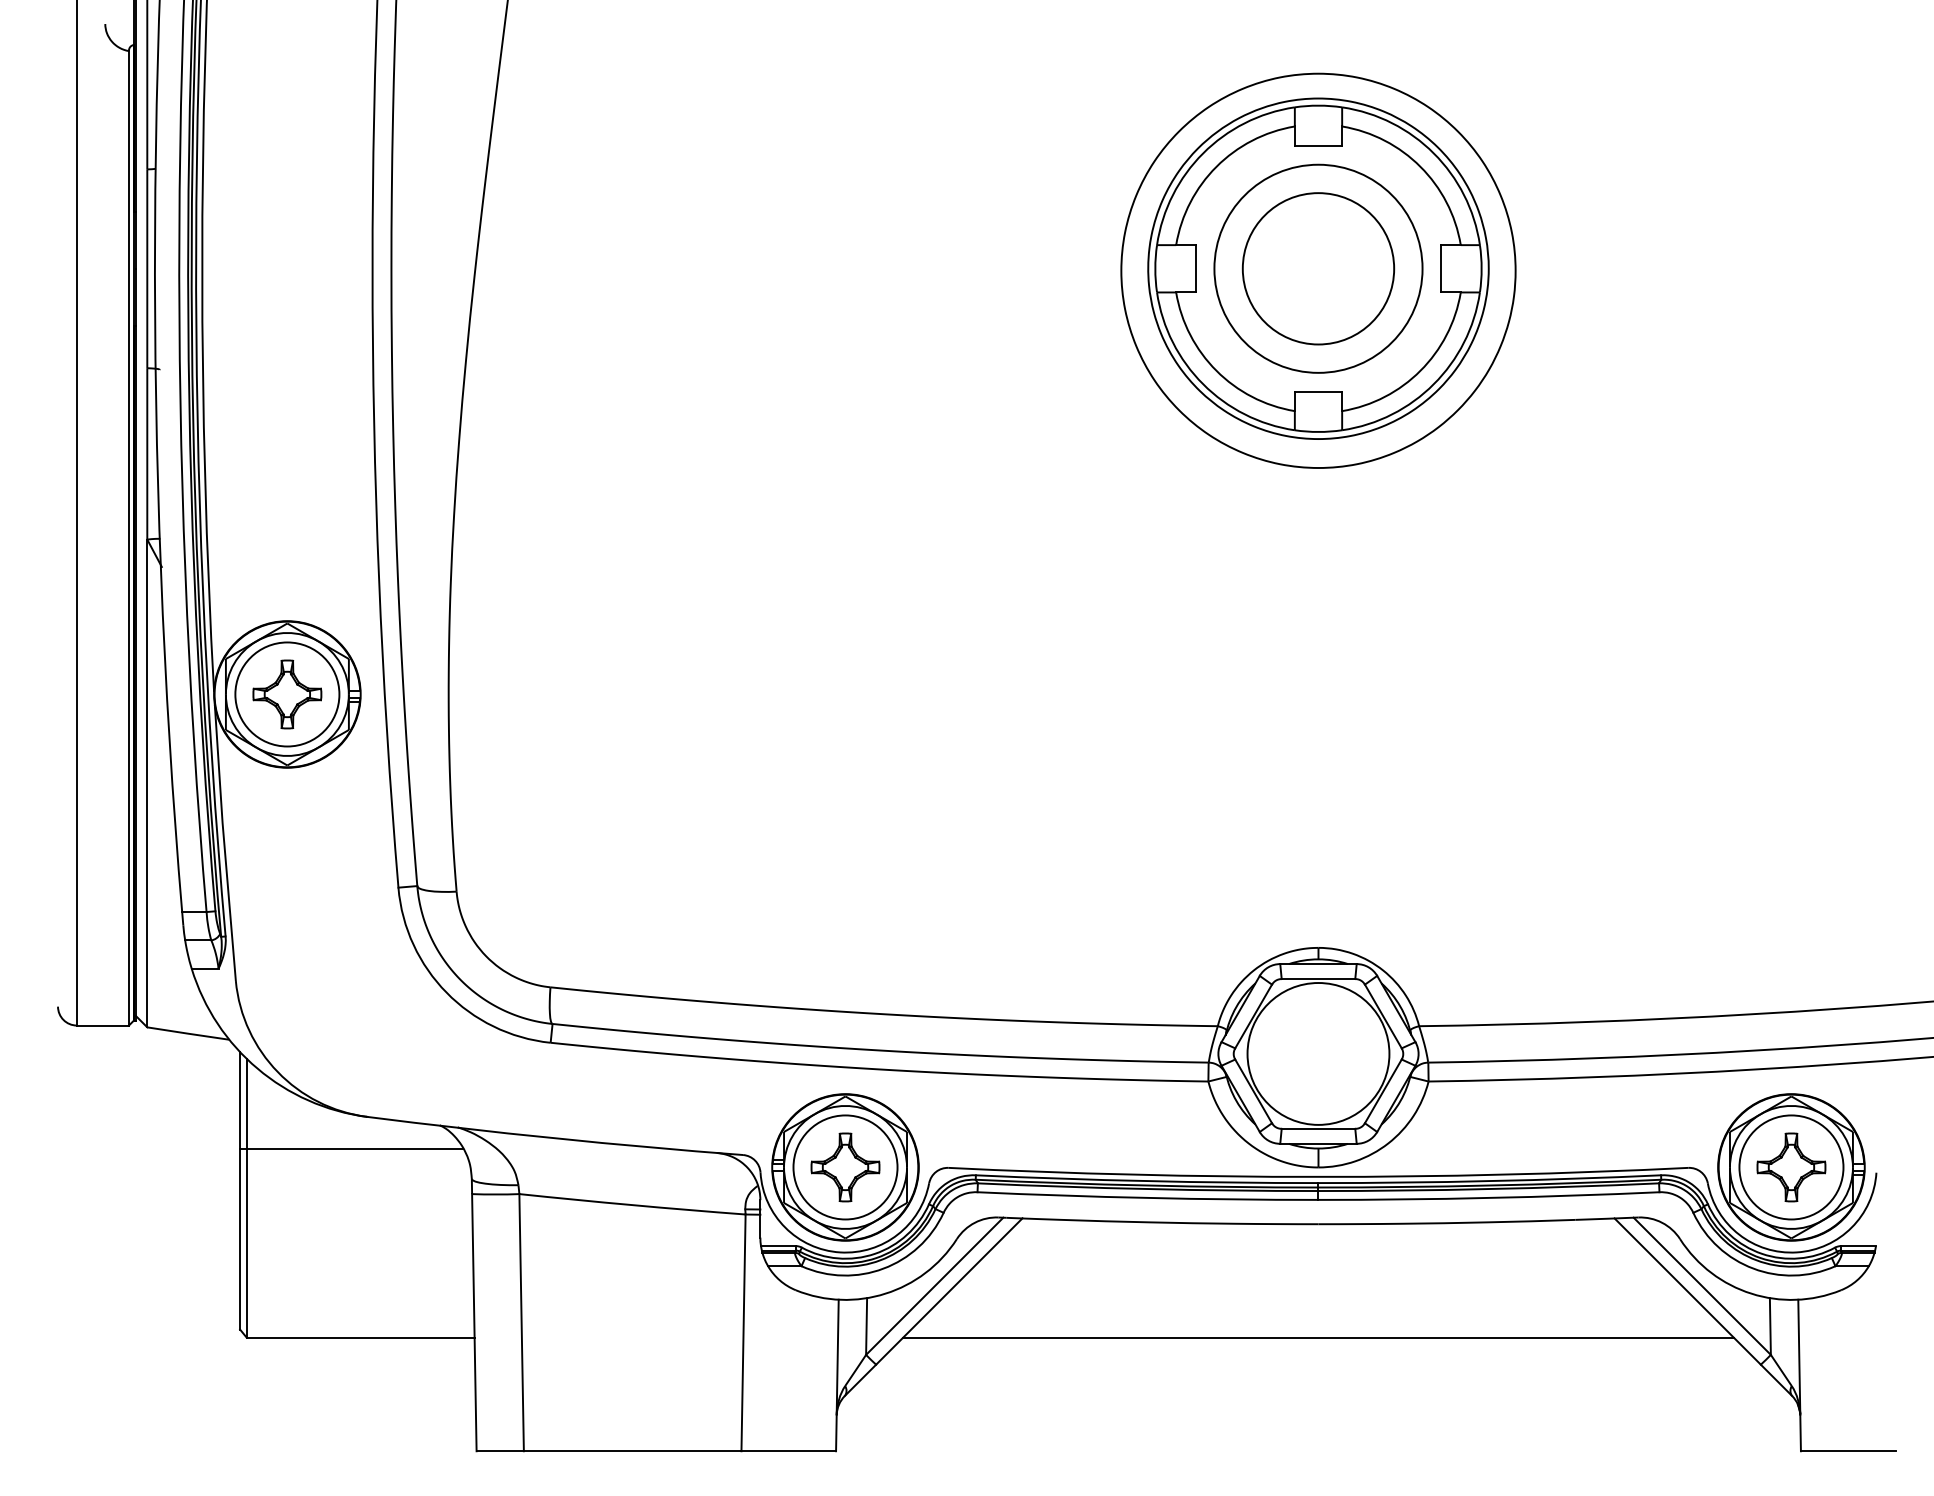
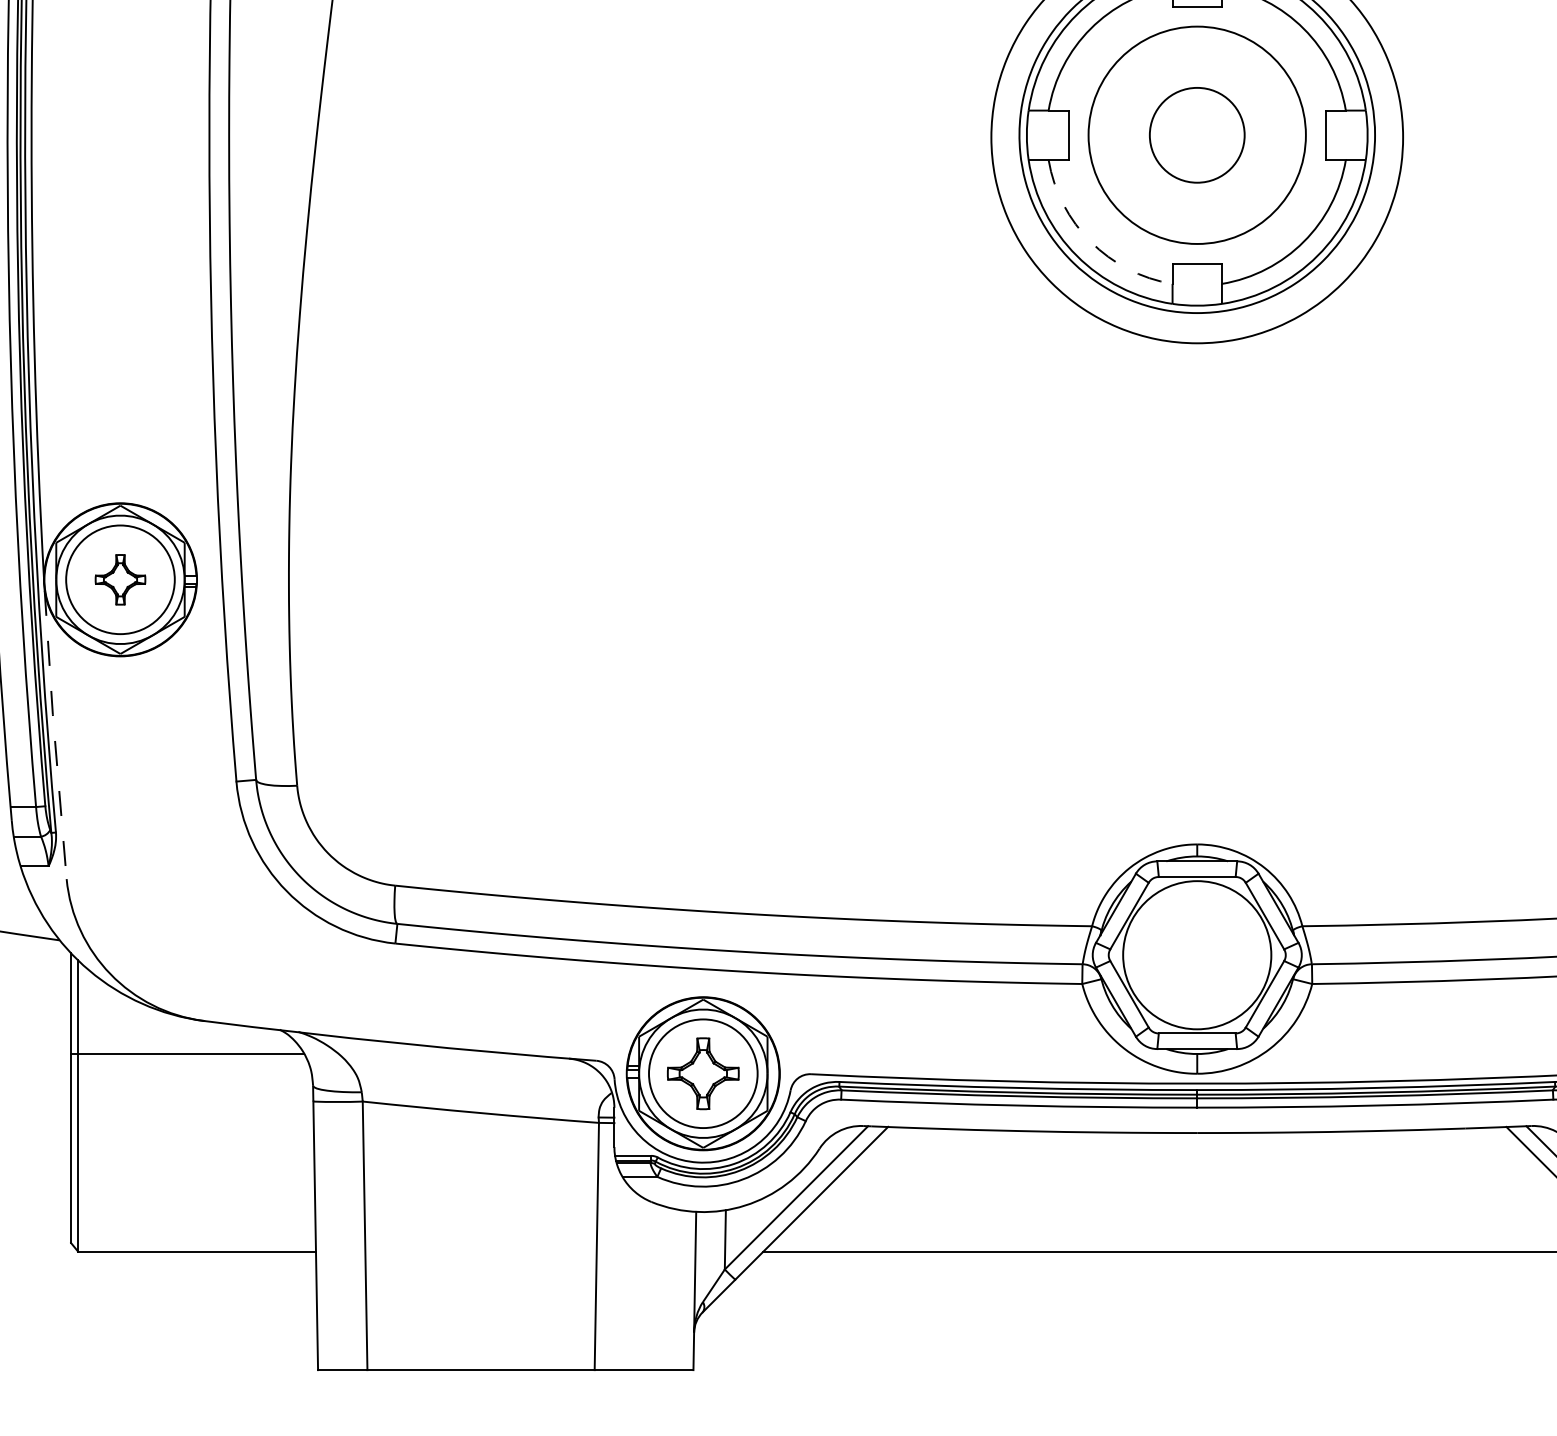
circle: (1318, 268) -> (1197, 134), size x0.6
arc: (1216, 370) -> (1090, 241), solid -> dashed
part: (287, 694) -> (120, 579), size x0.7
line: (224, 842) -> (54, 734), solid -> dashed

